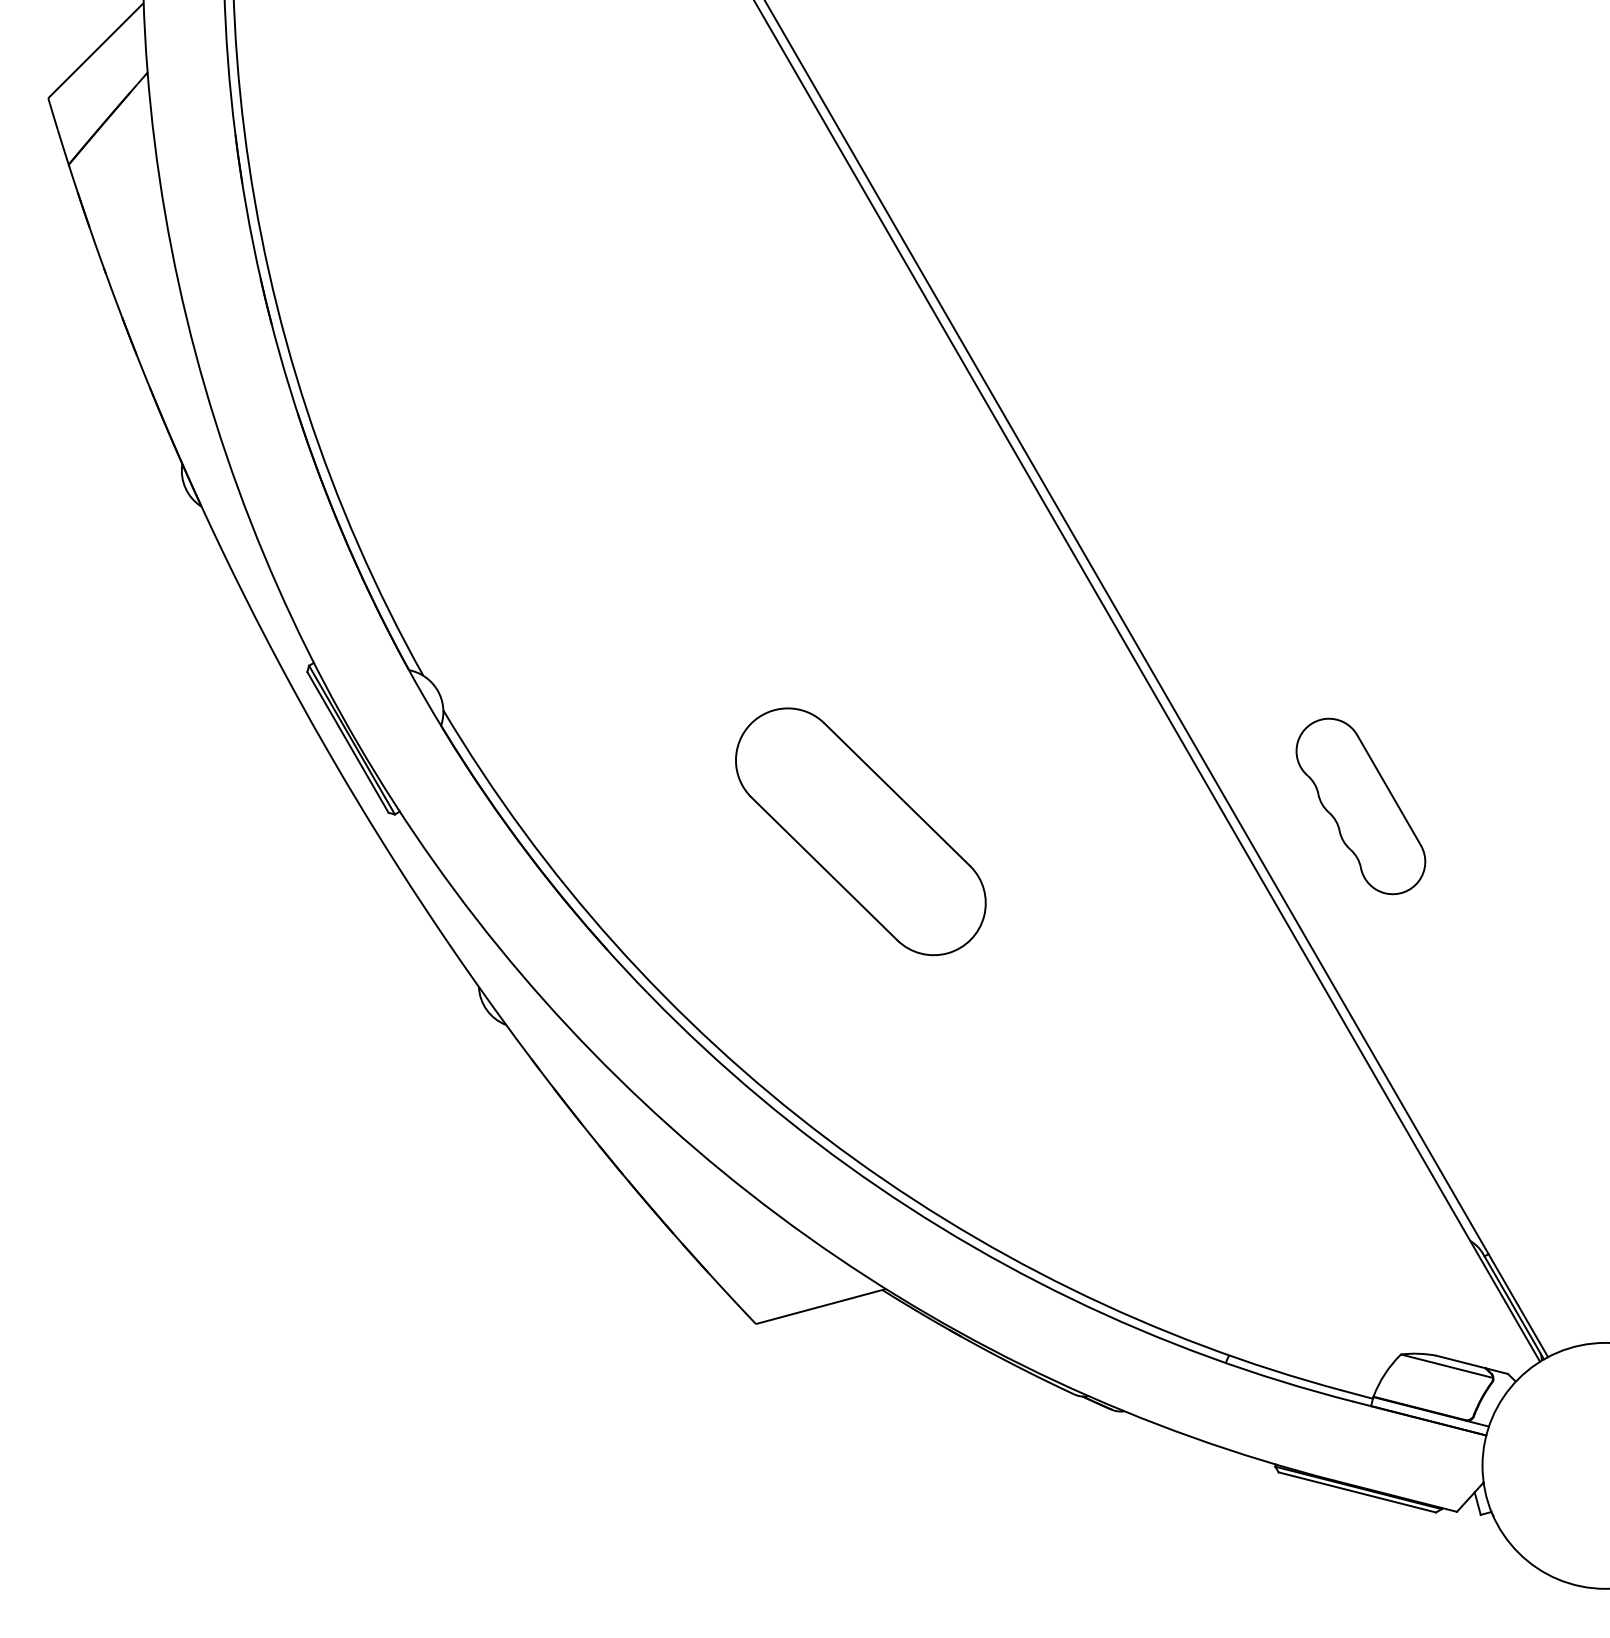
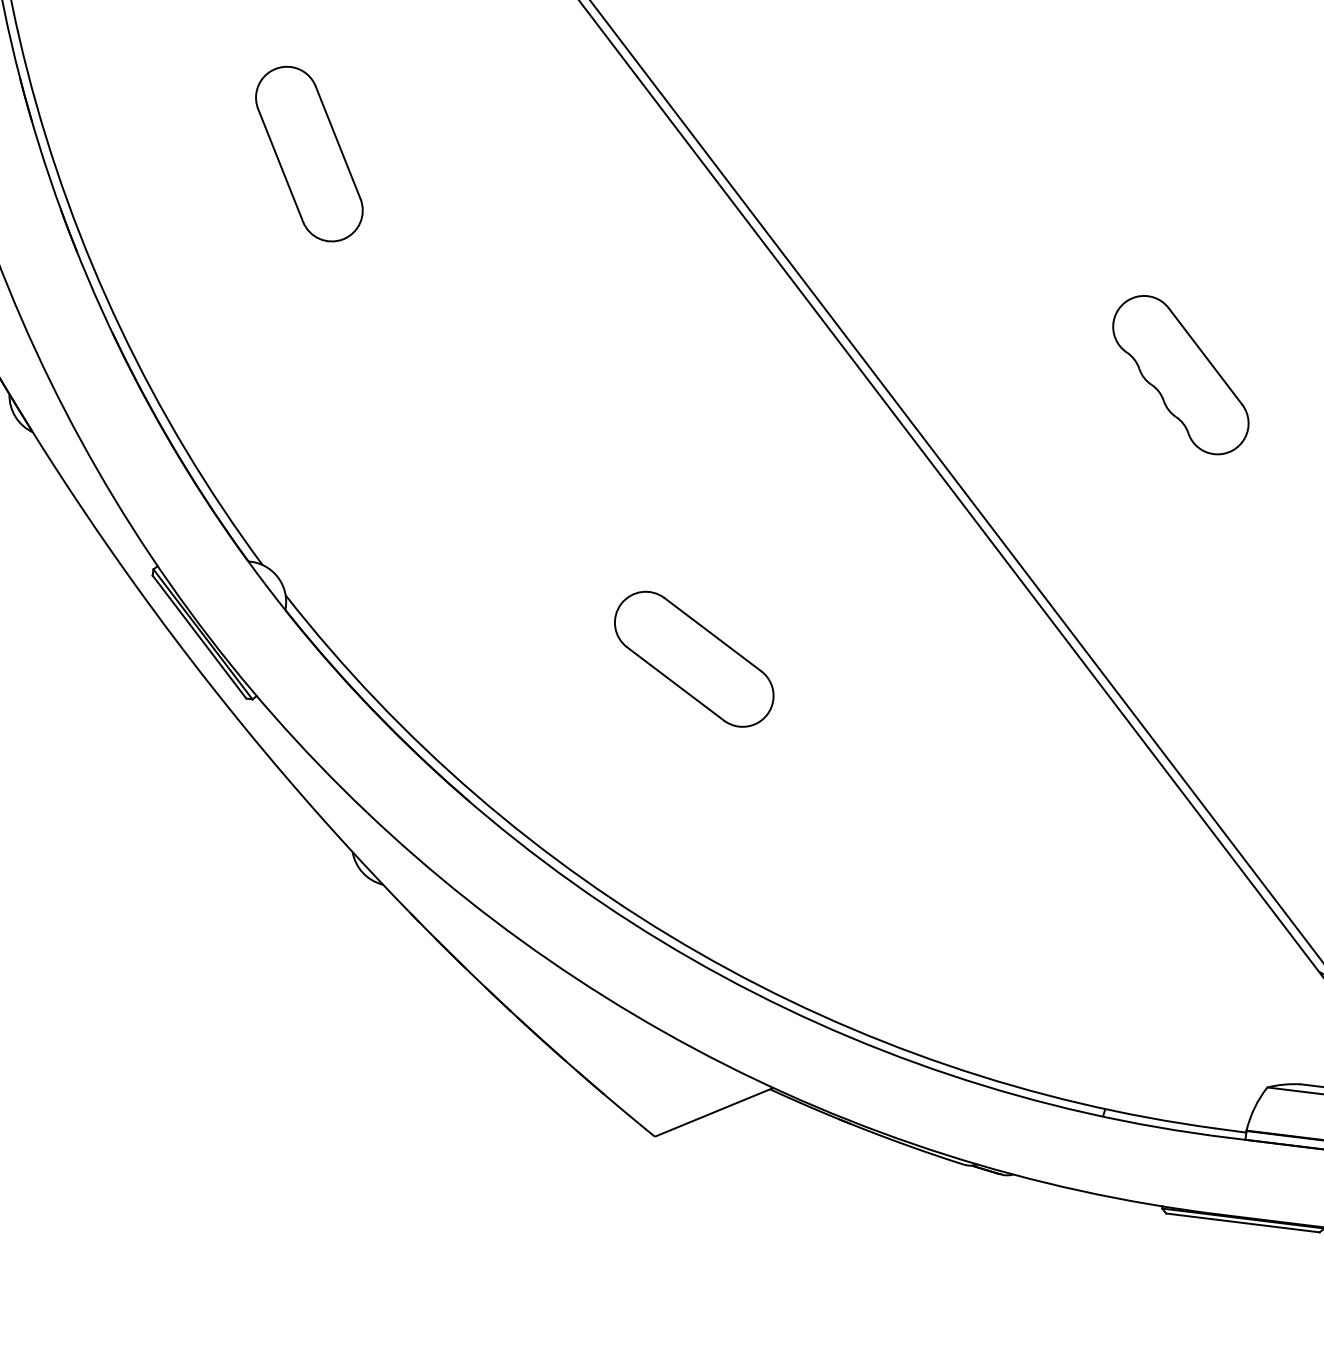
part: (526, 253) -> (308, 153), added
part: (1360, 806) -> (1180, 375), moved
part: (860, 831) -> (694, 659), size x0.62

